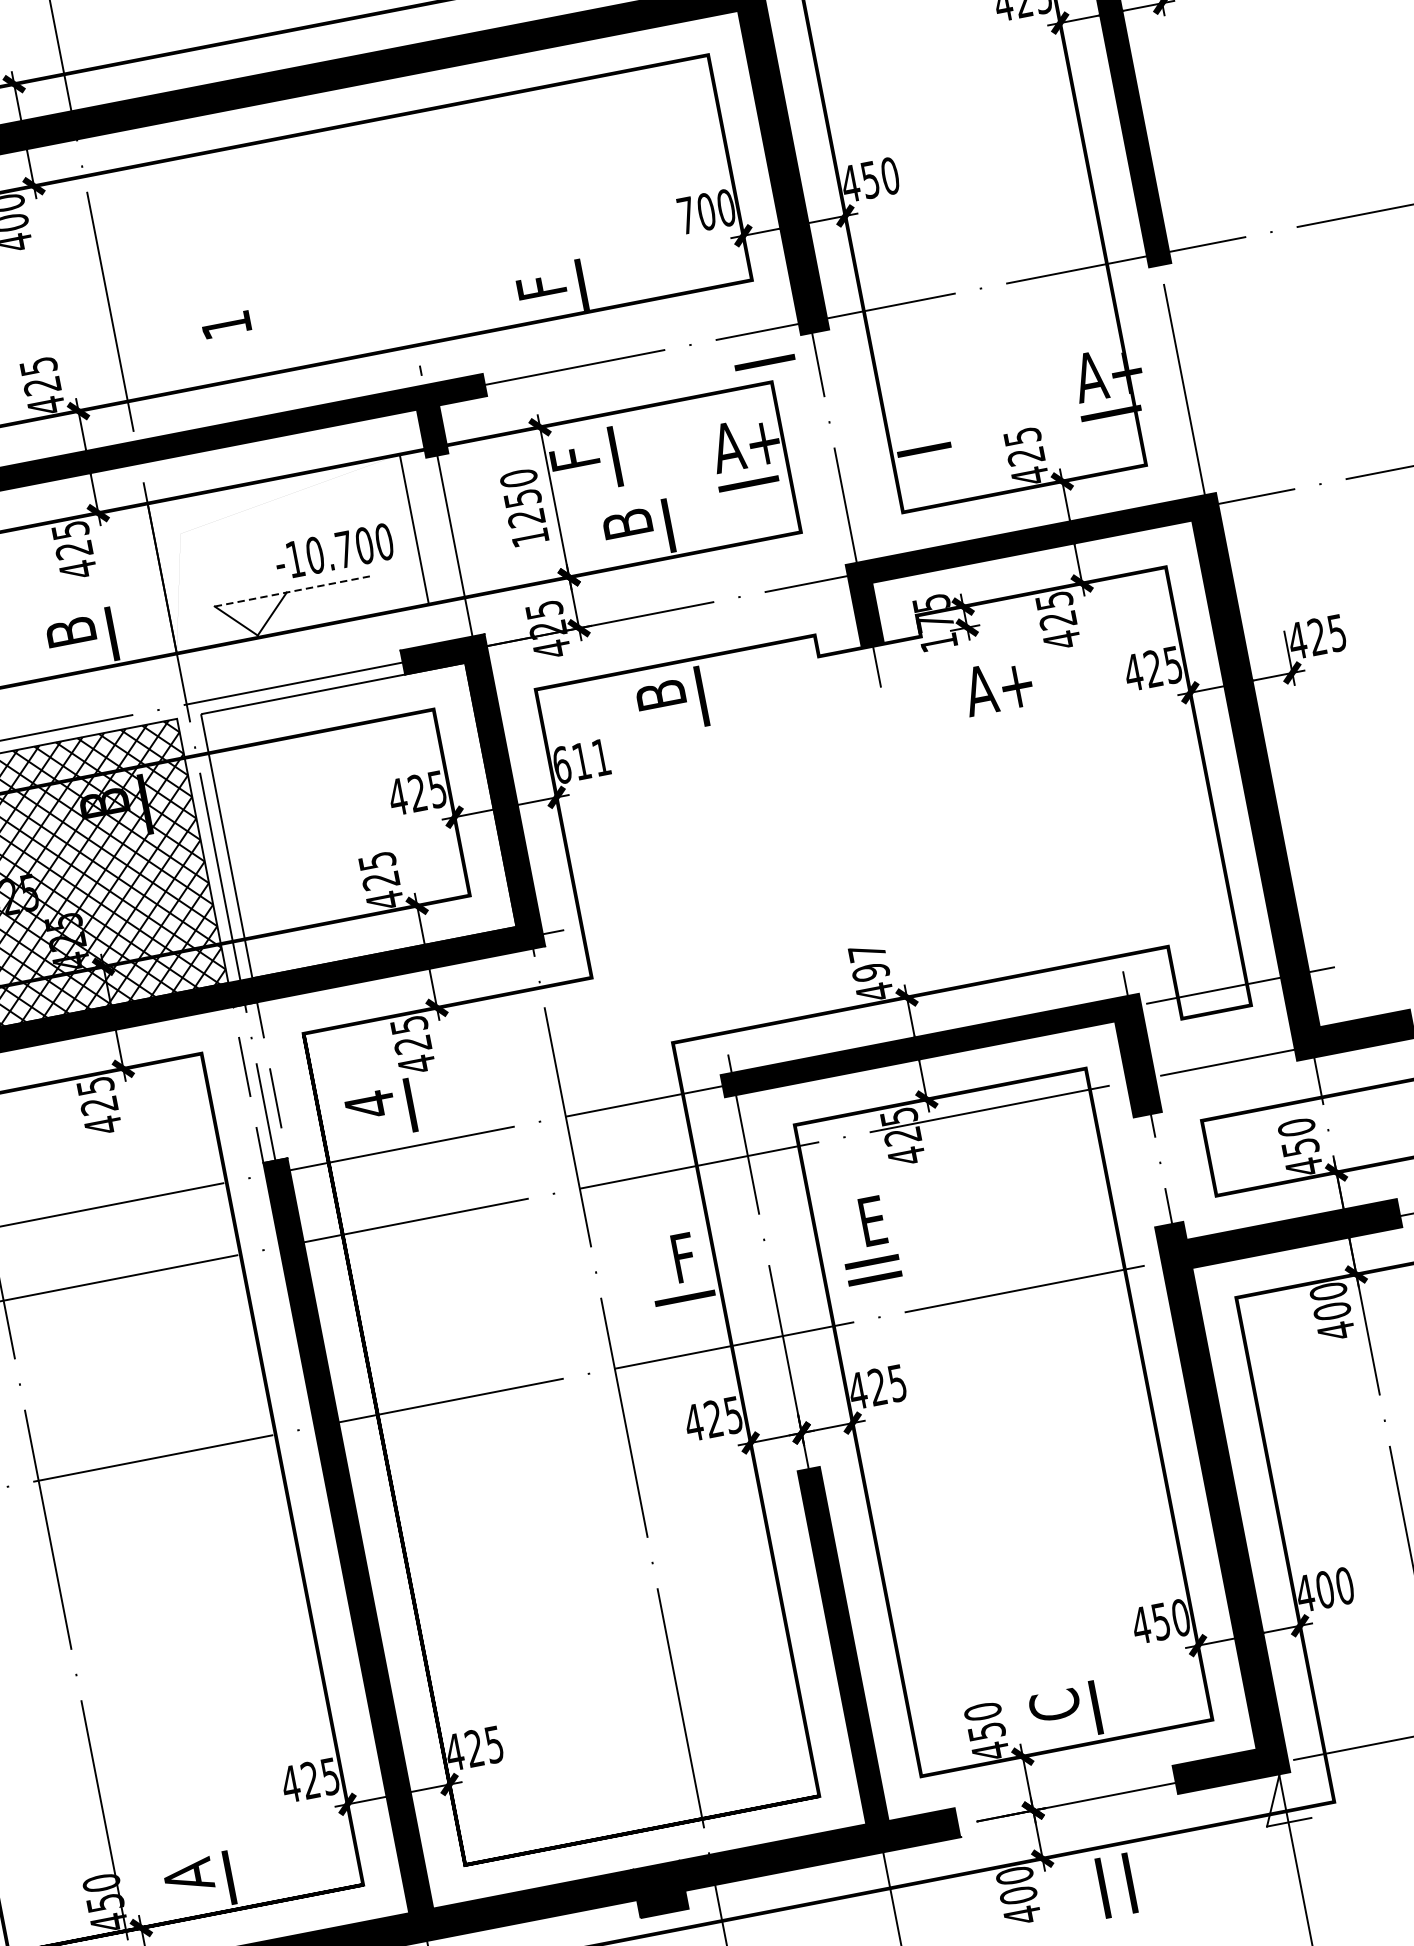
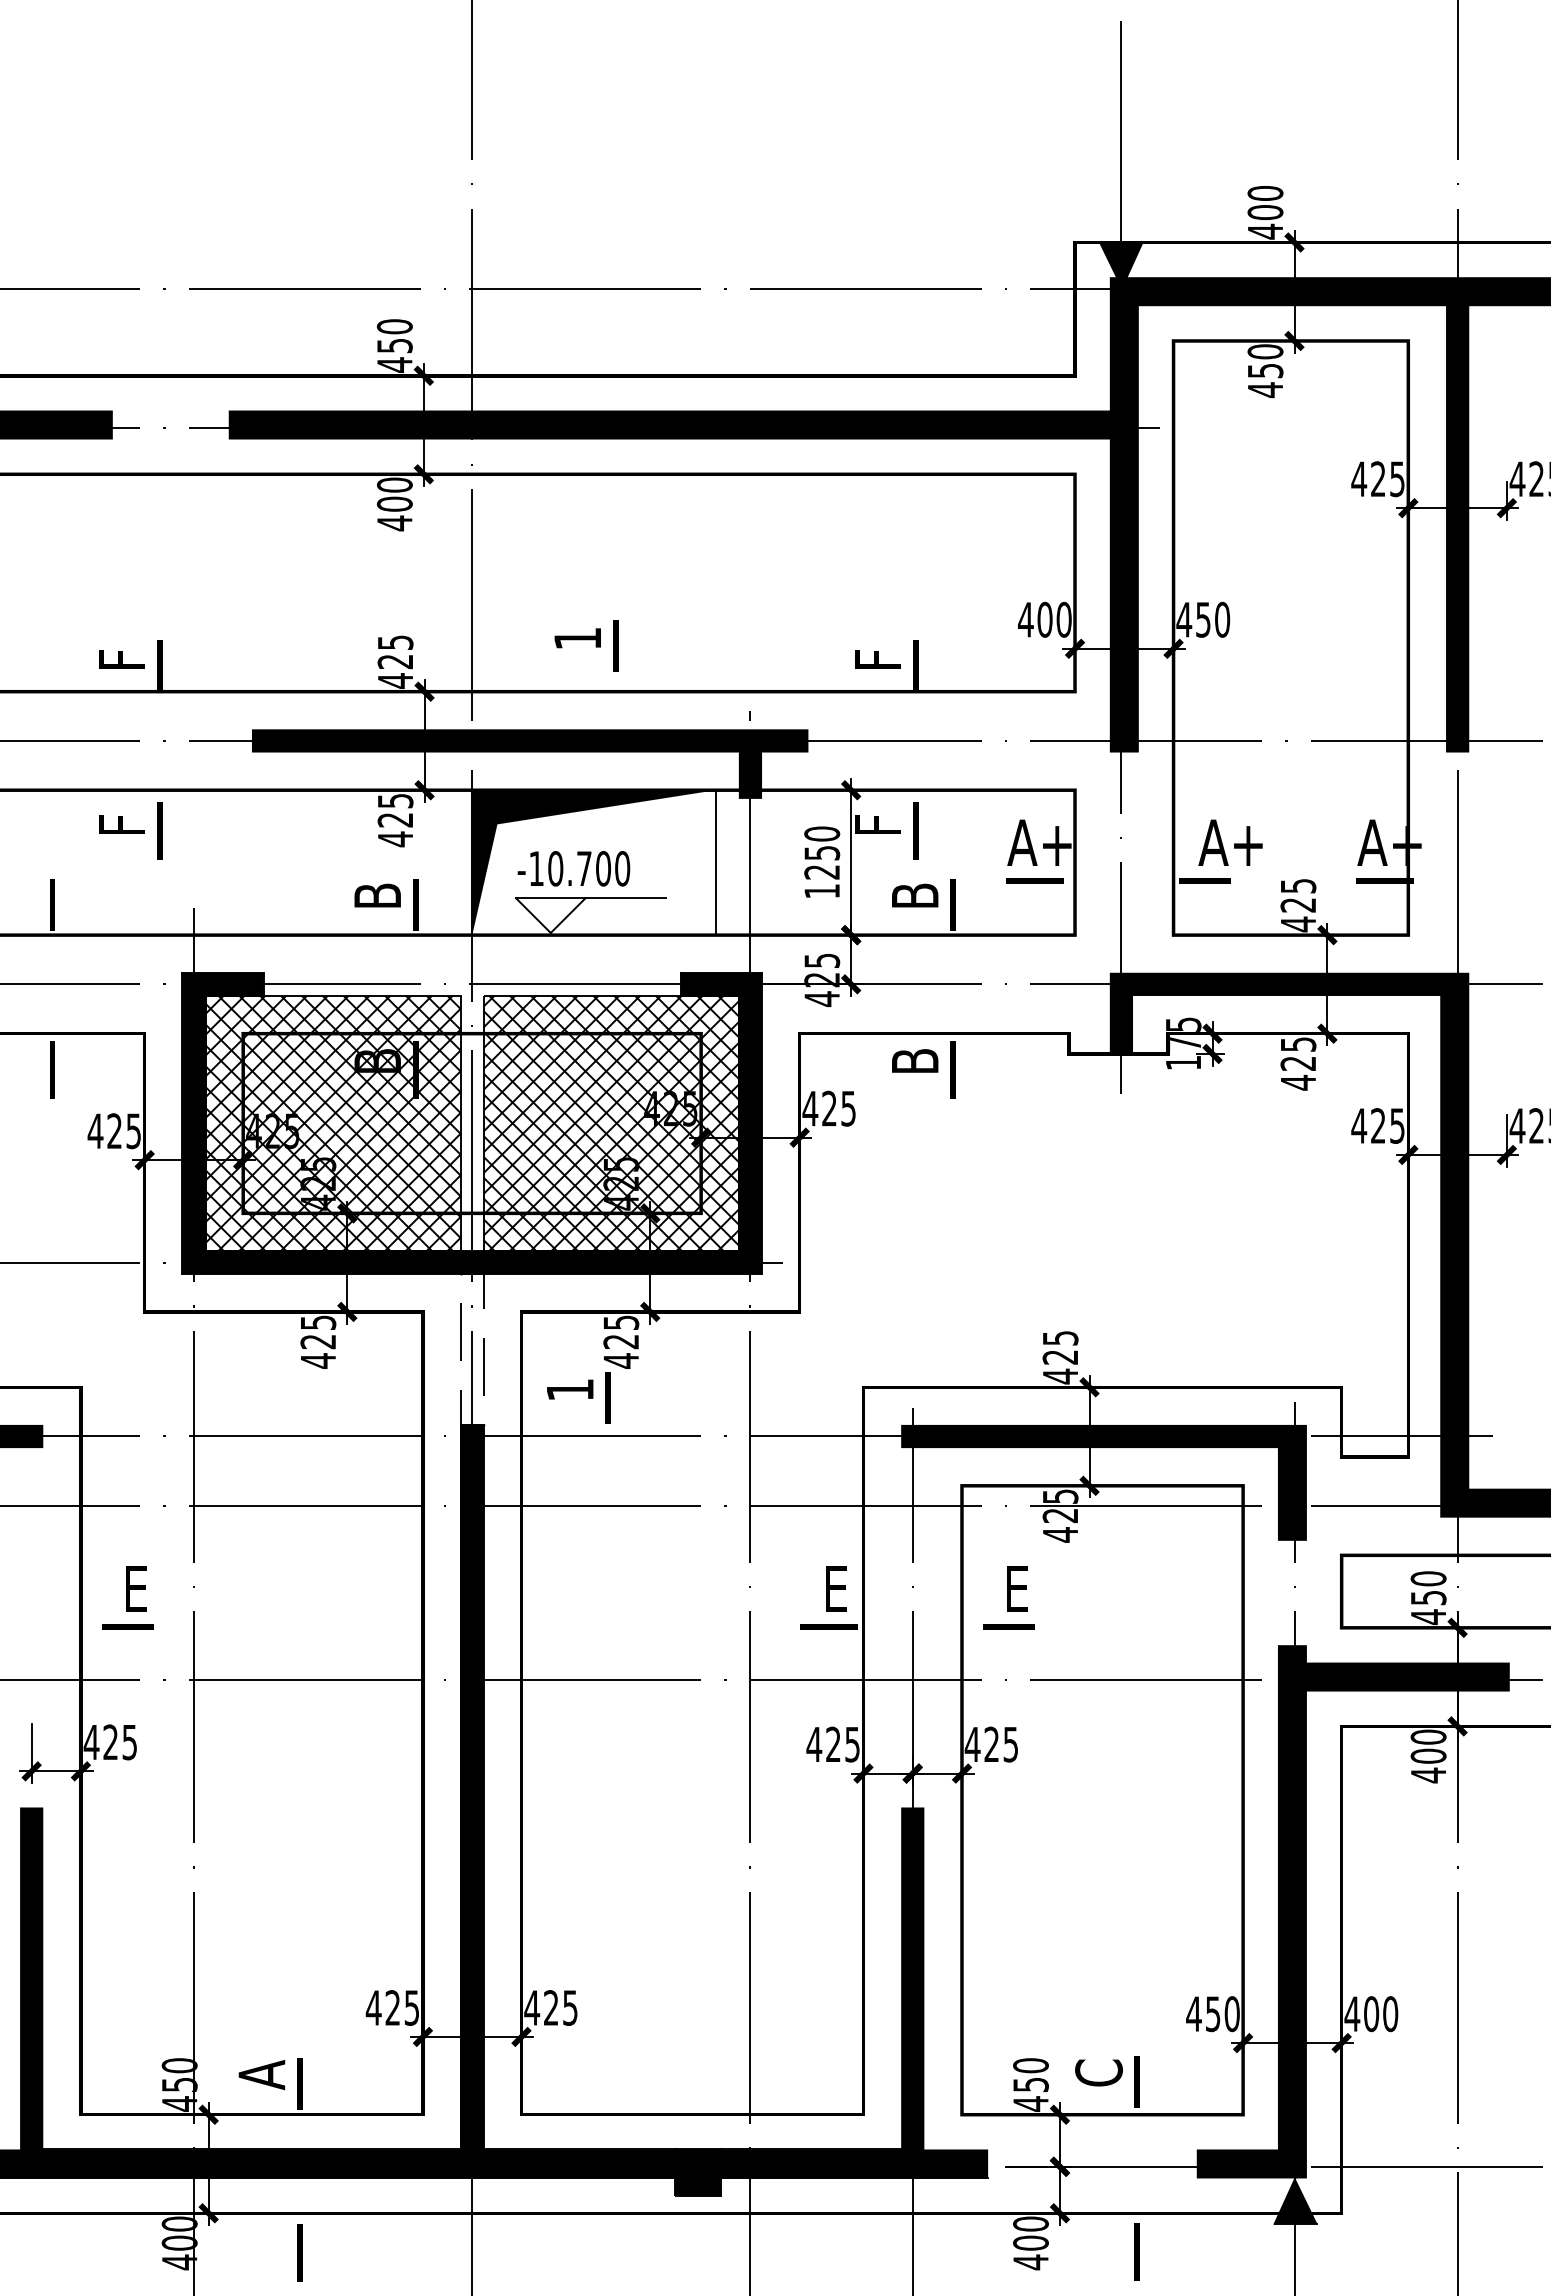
text: (686, 215) -> (1025, 619), 700 -> 400
line: (266, 324) -> (615, 645), added
line: (764, 362) -> (1071, 770), removed
text: (333, 551) -> (573, 868), moved
fill: (287, 553) -> (593, 862), added
line: (291, 591) -> (590, 898), dashed -> solid
text: (998, 686) -> (1230, 842), moved
text: (580, 761) -> (828, 1108), 611 -> 425
hatch: (357, 819) -> (610, 1122), added
text: (868, 962) -> (1060, 1347), 497 -> 425
text: (370, 1105) -> (570, 1390), 4 -> 1
text: (687, 1256) -> (838, 1588), F -> E
line: (874, 1278) -> (1008, 1642), removed
fill: (1283, 1798) -> (1295, 2200), added
line: (1102, 1888) -> (1110, 2251), removed

